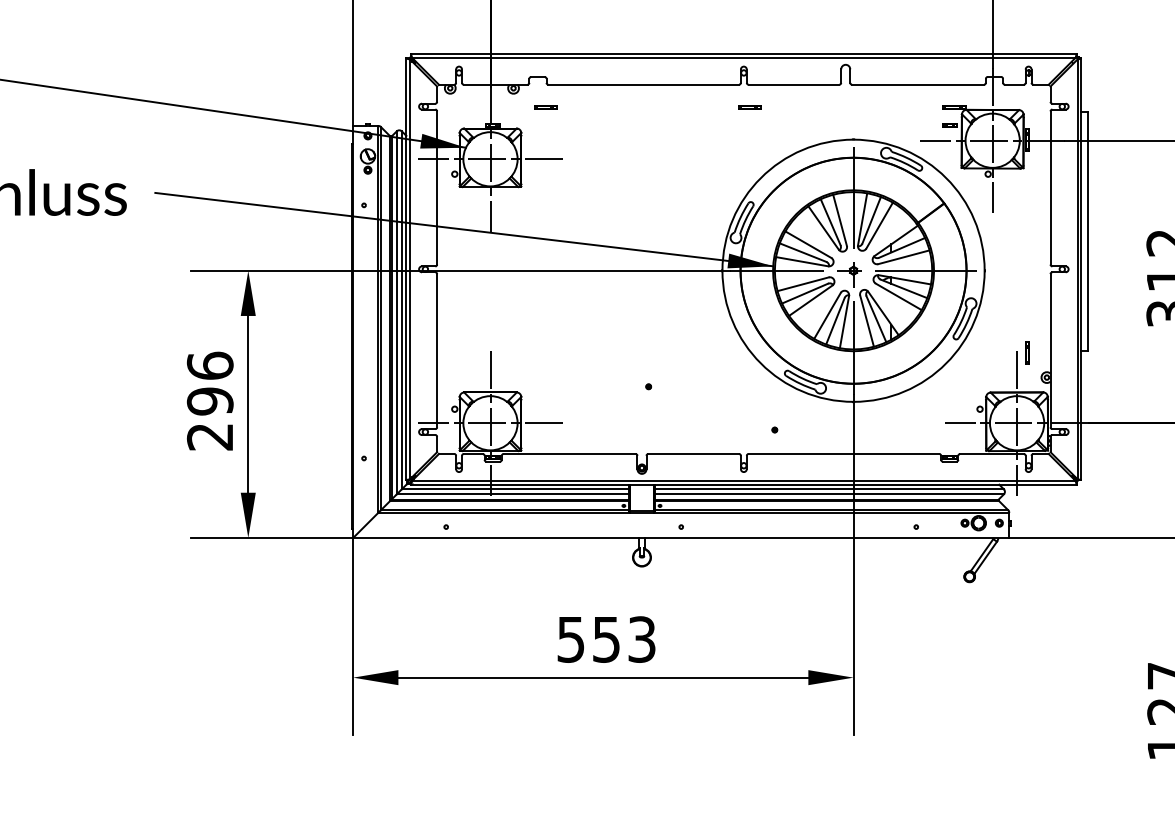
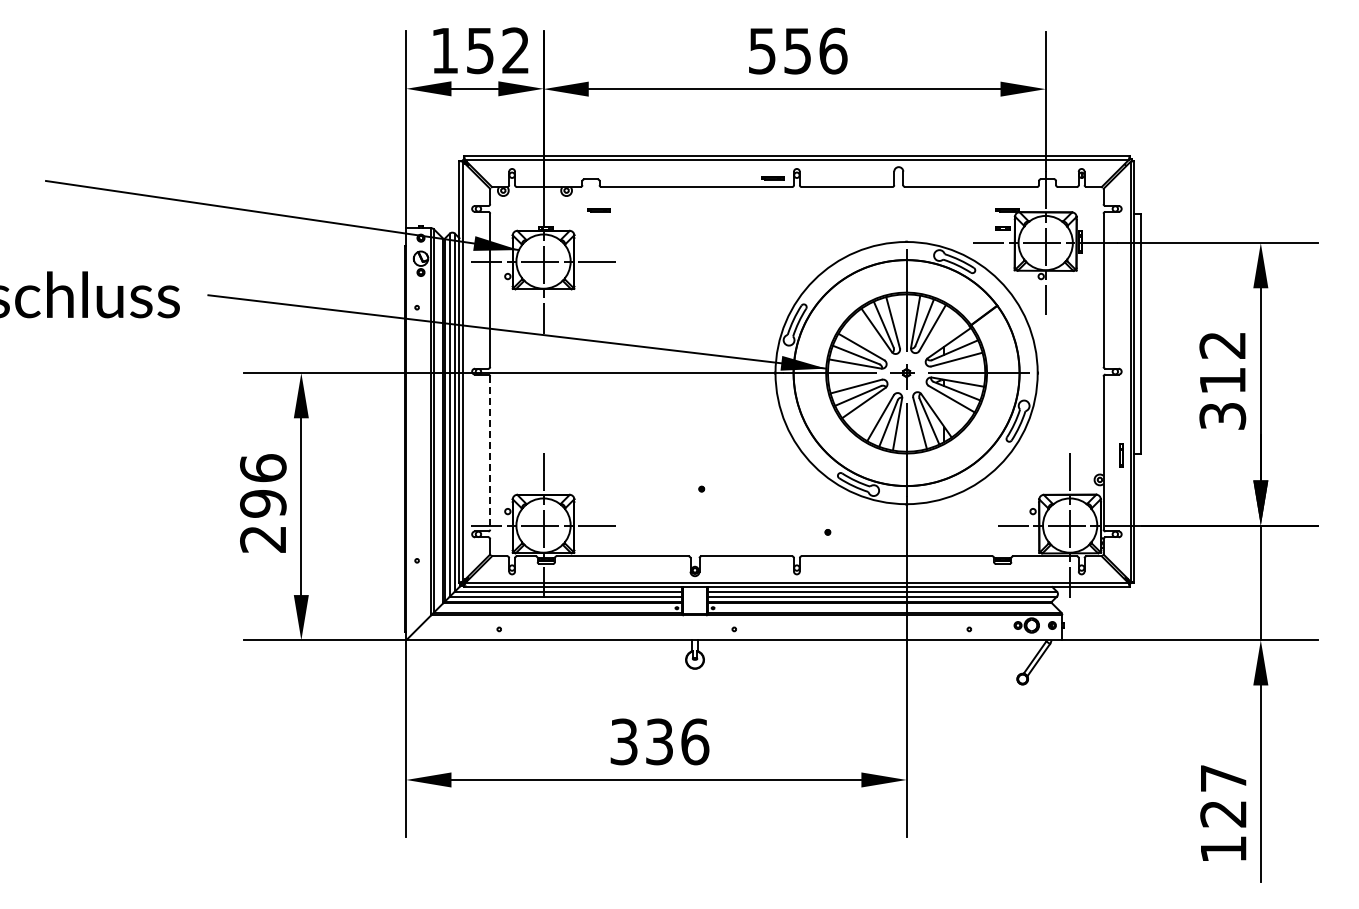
line: (749, 108) -> (772, 178), moved
line: (437, 351) -> (490, 453), solid -> dashed
line: (1026, 353) -> (1120, 455), moved
text: (607, 639) -> (660, 741), 553 -> 336

